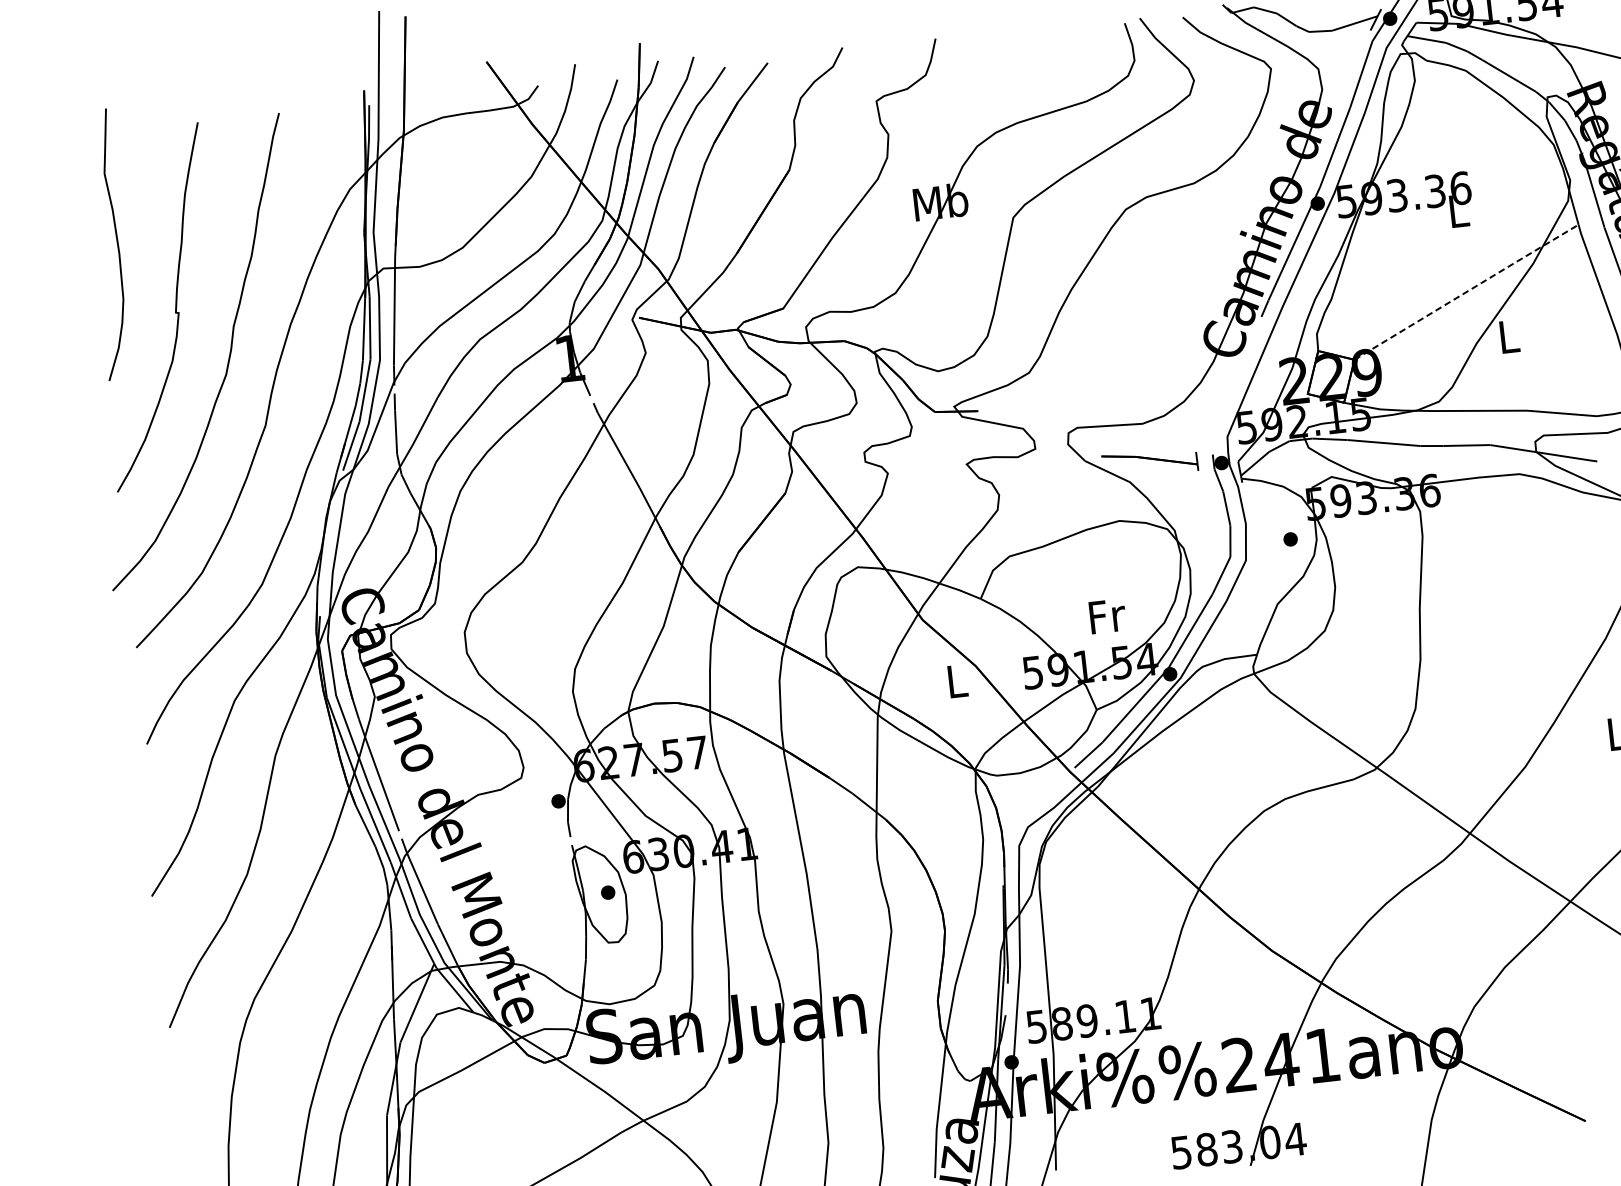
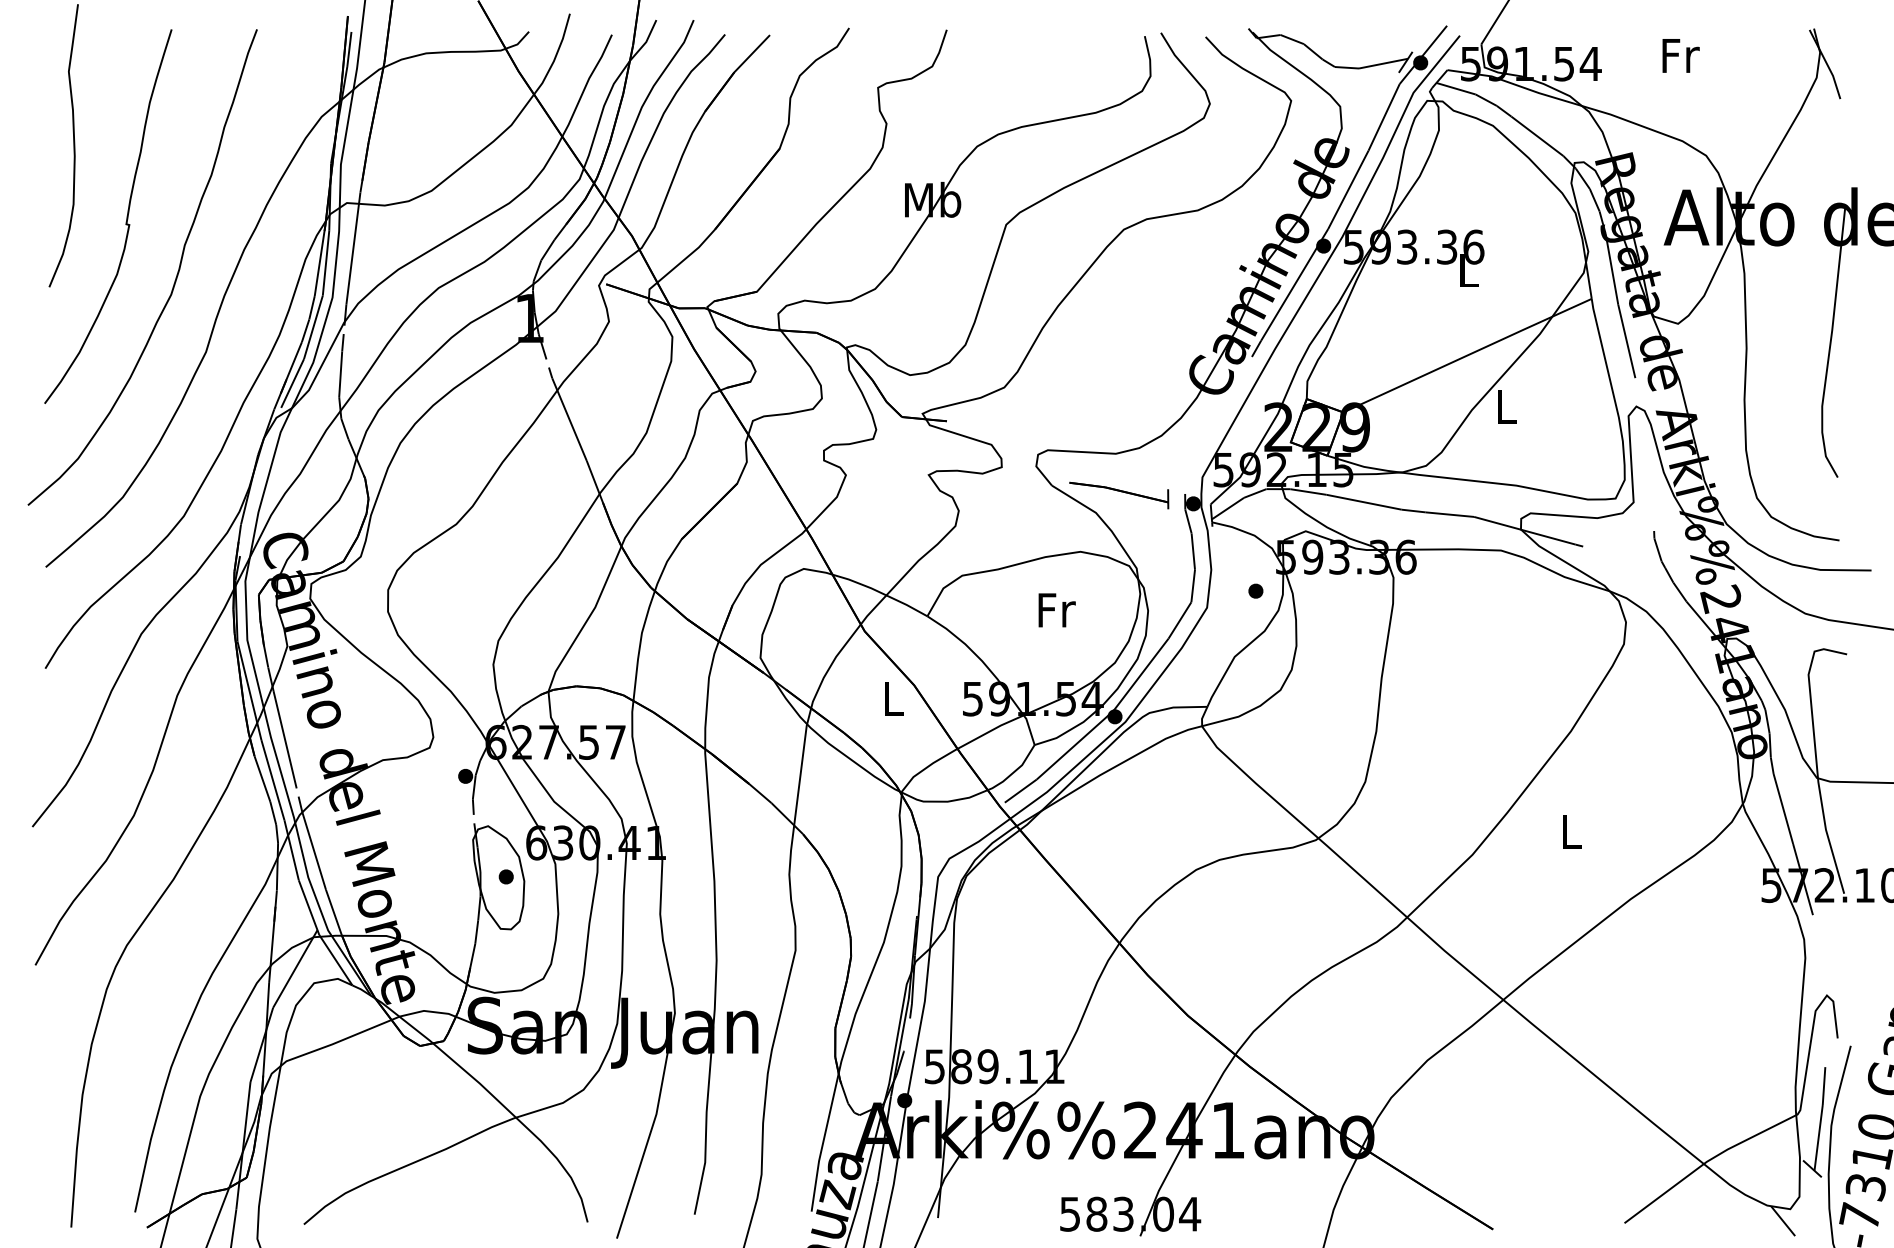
line: (1467, 291) -> (1468, 354), dashed -> solid
text: (1107, 616) -> (1056, 610), moved

